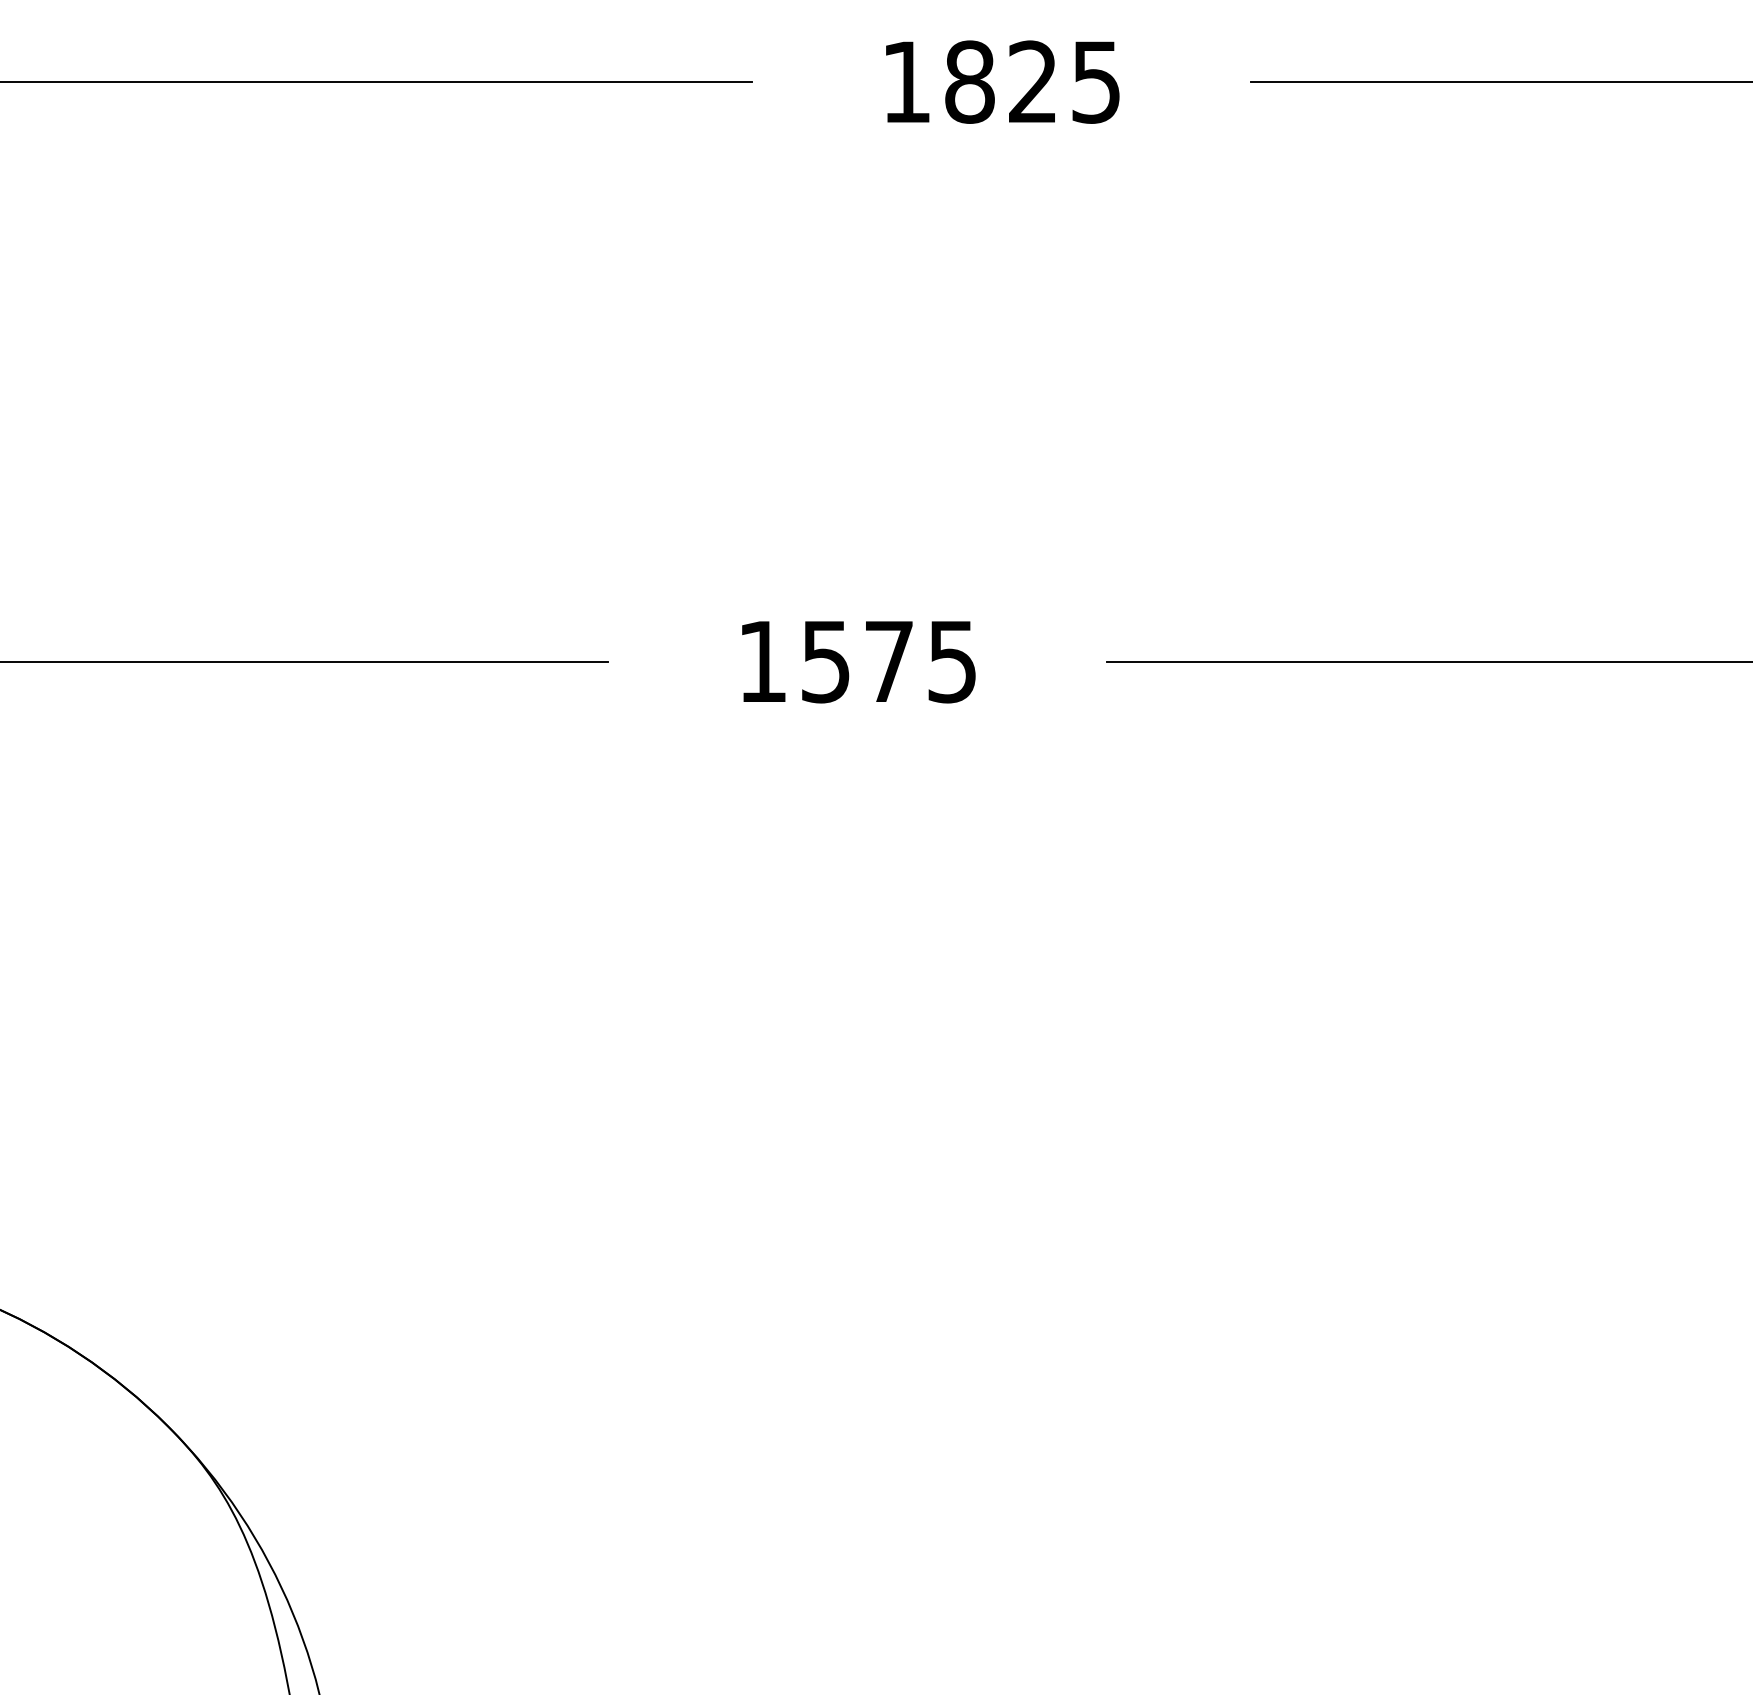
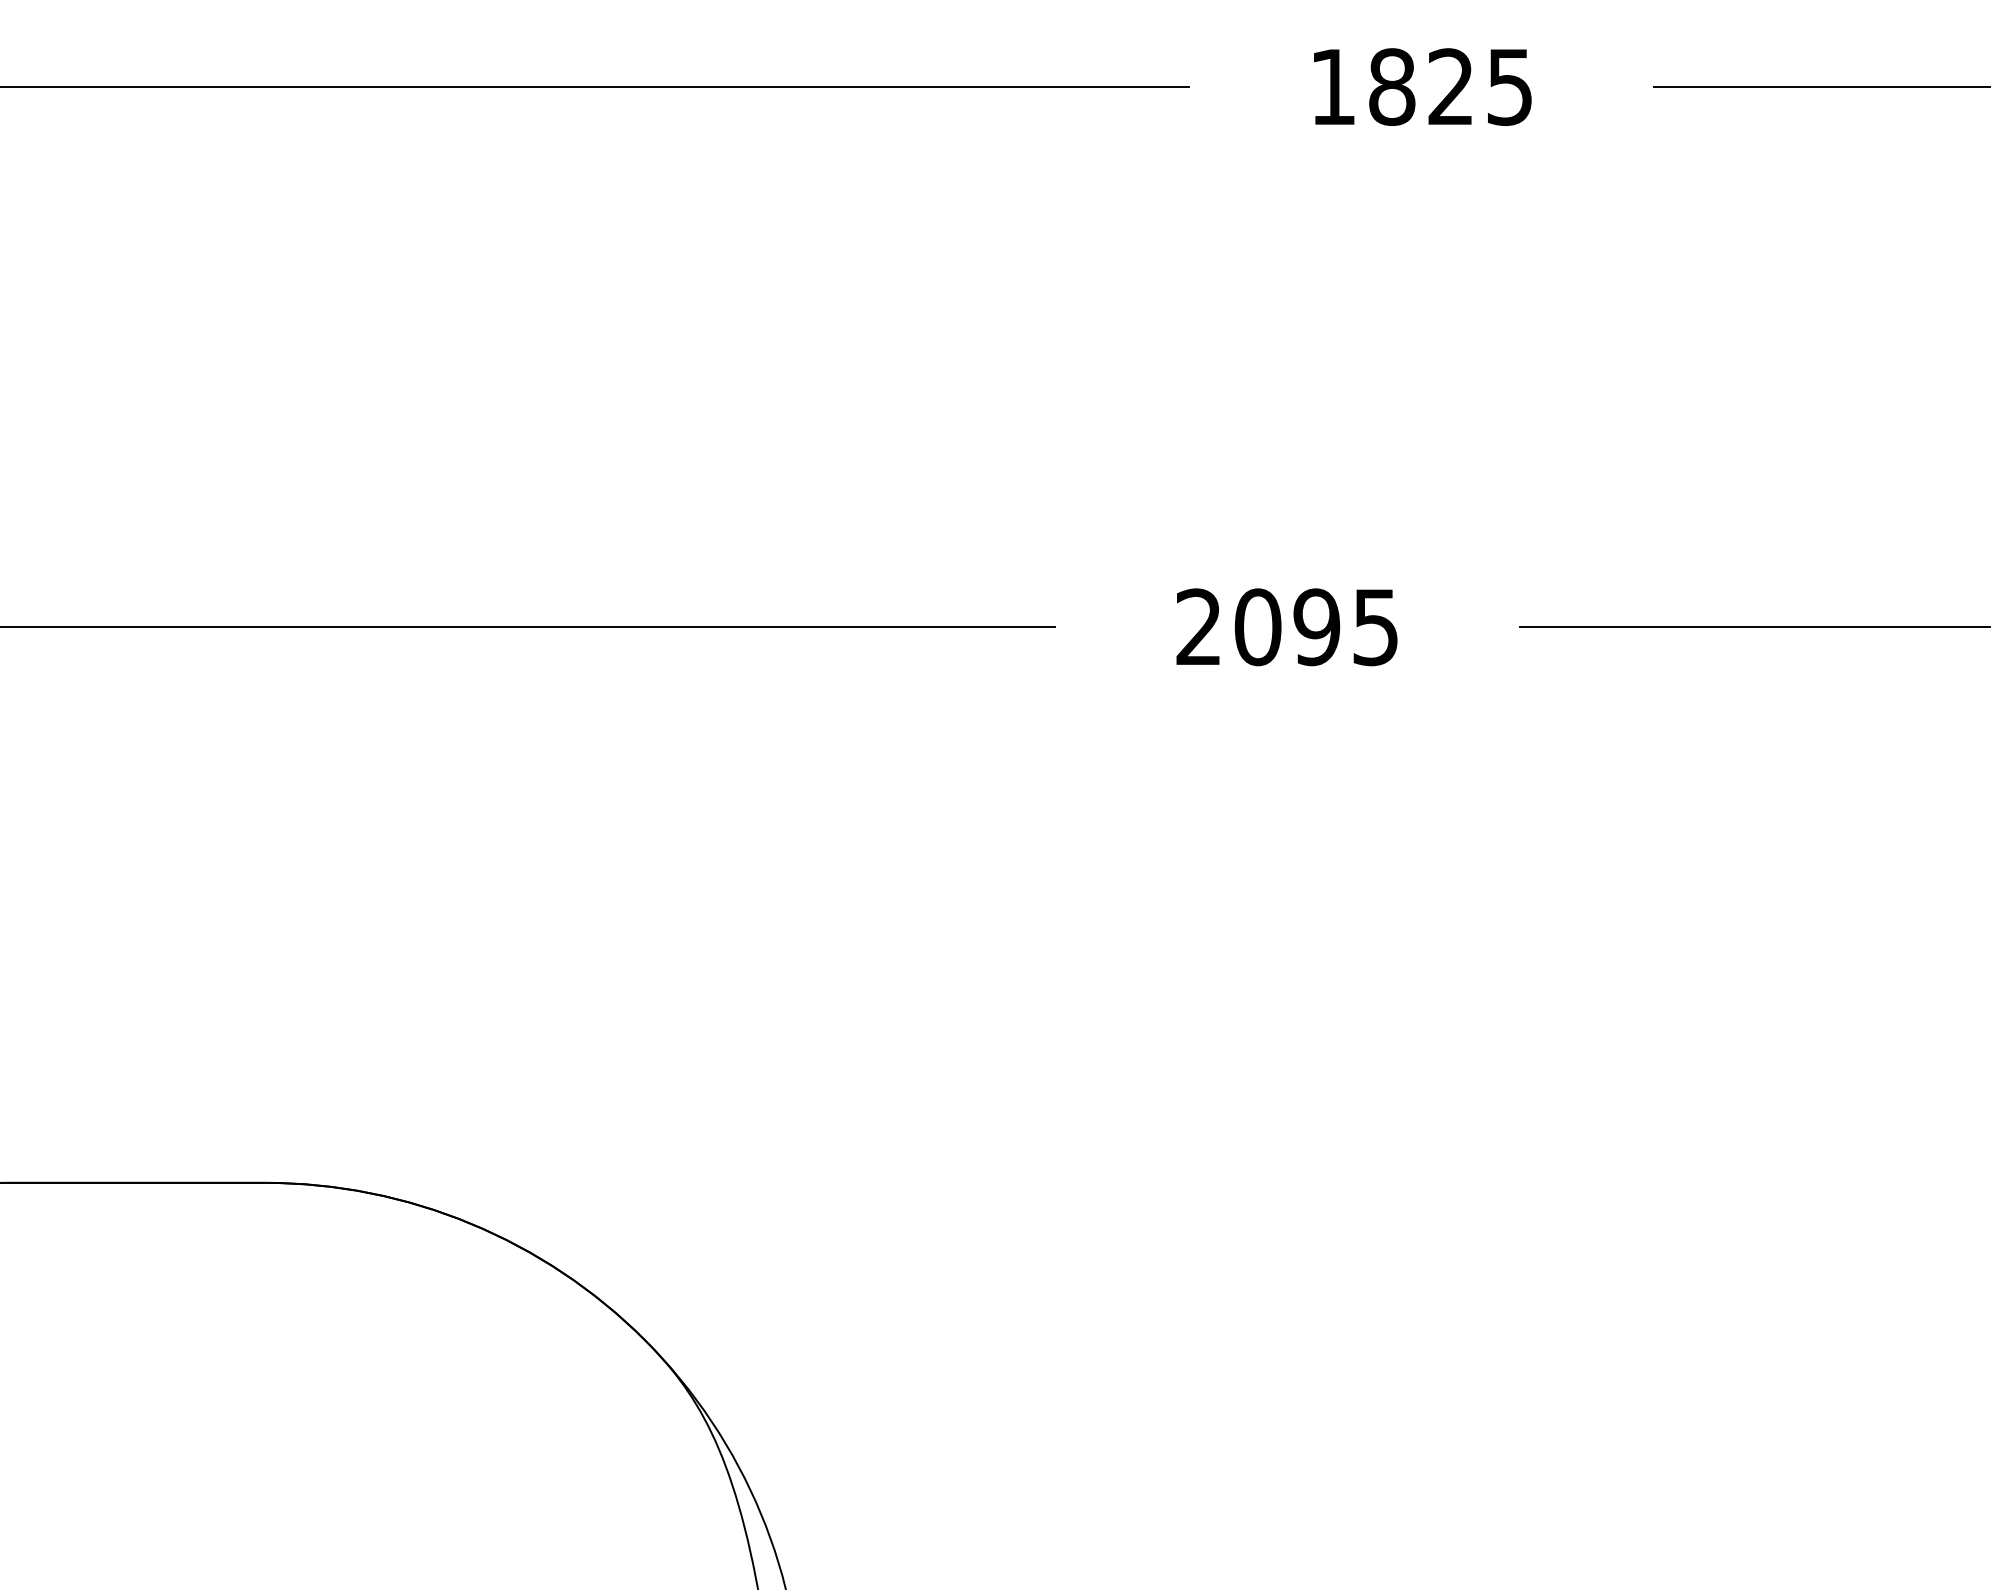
text: (826, 661) -> (1258, 627), 1575 -> 2095

